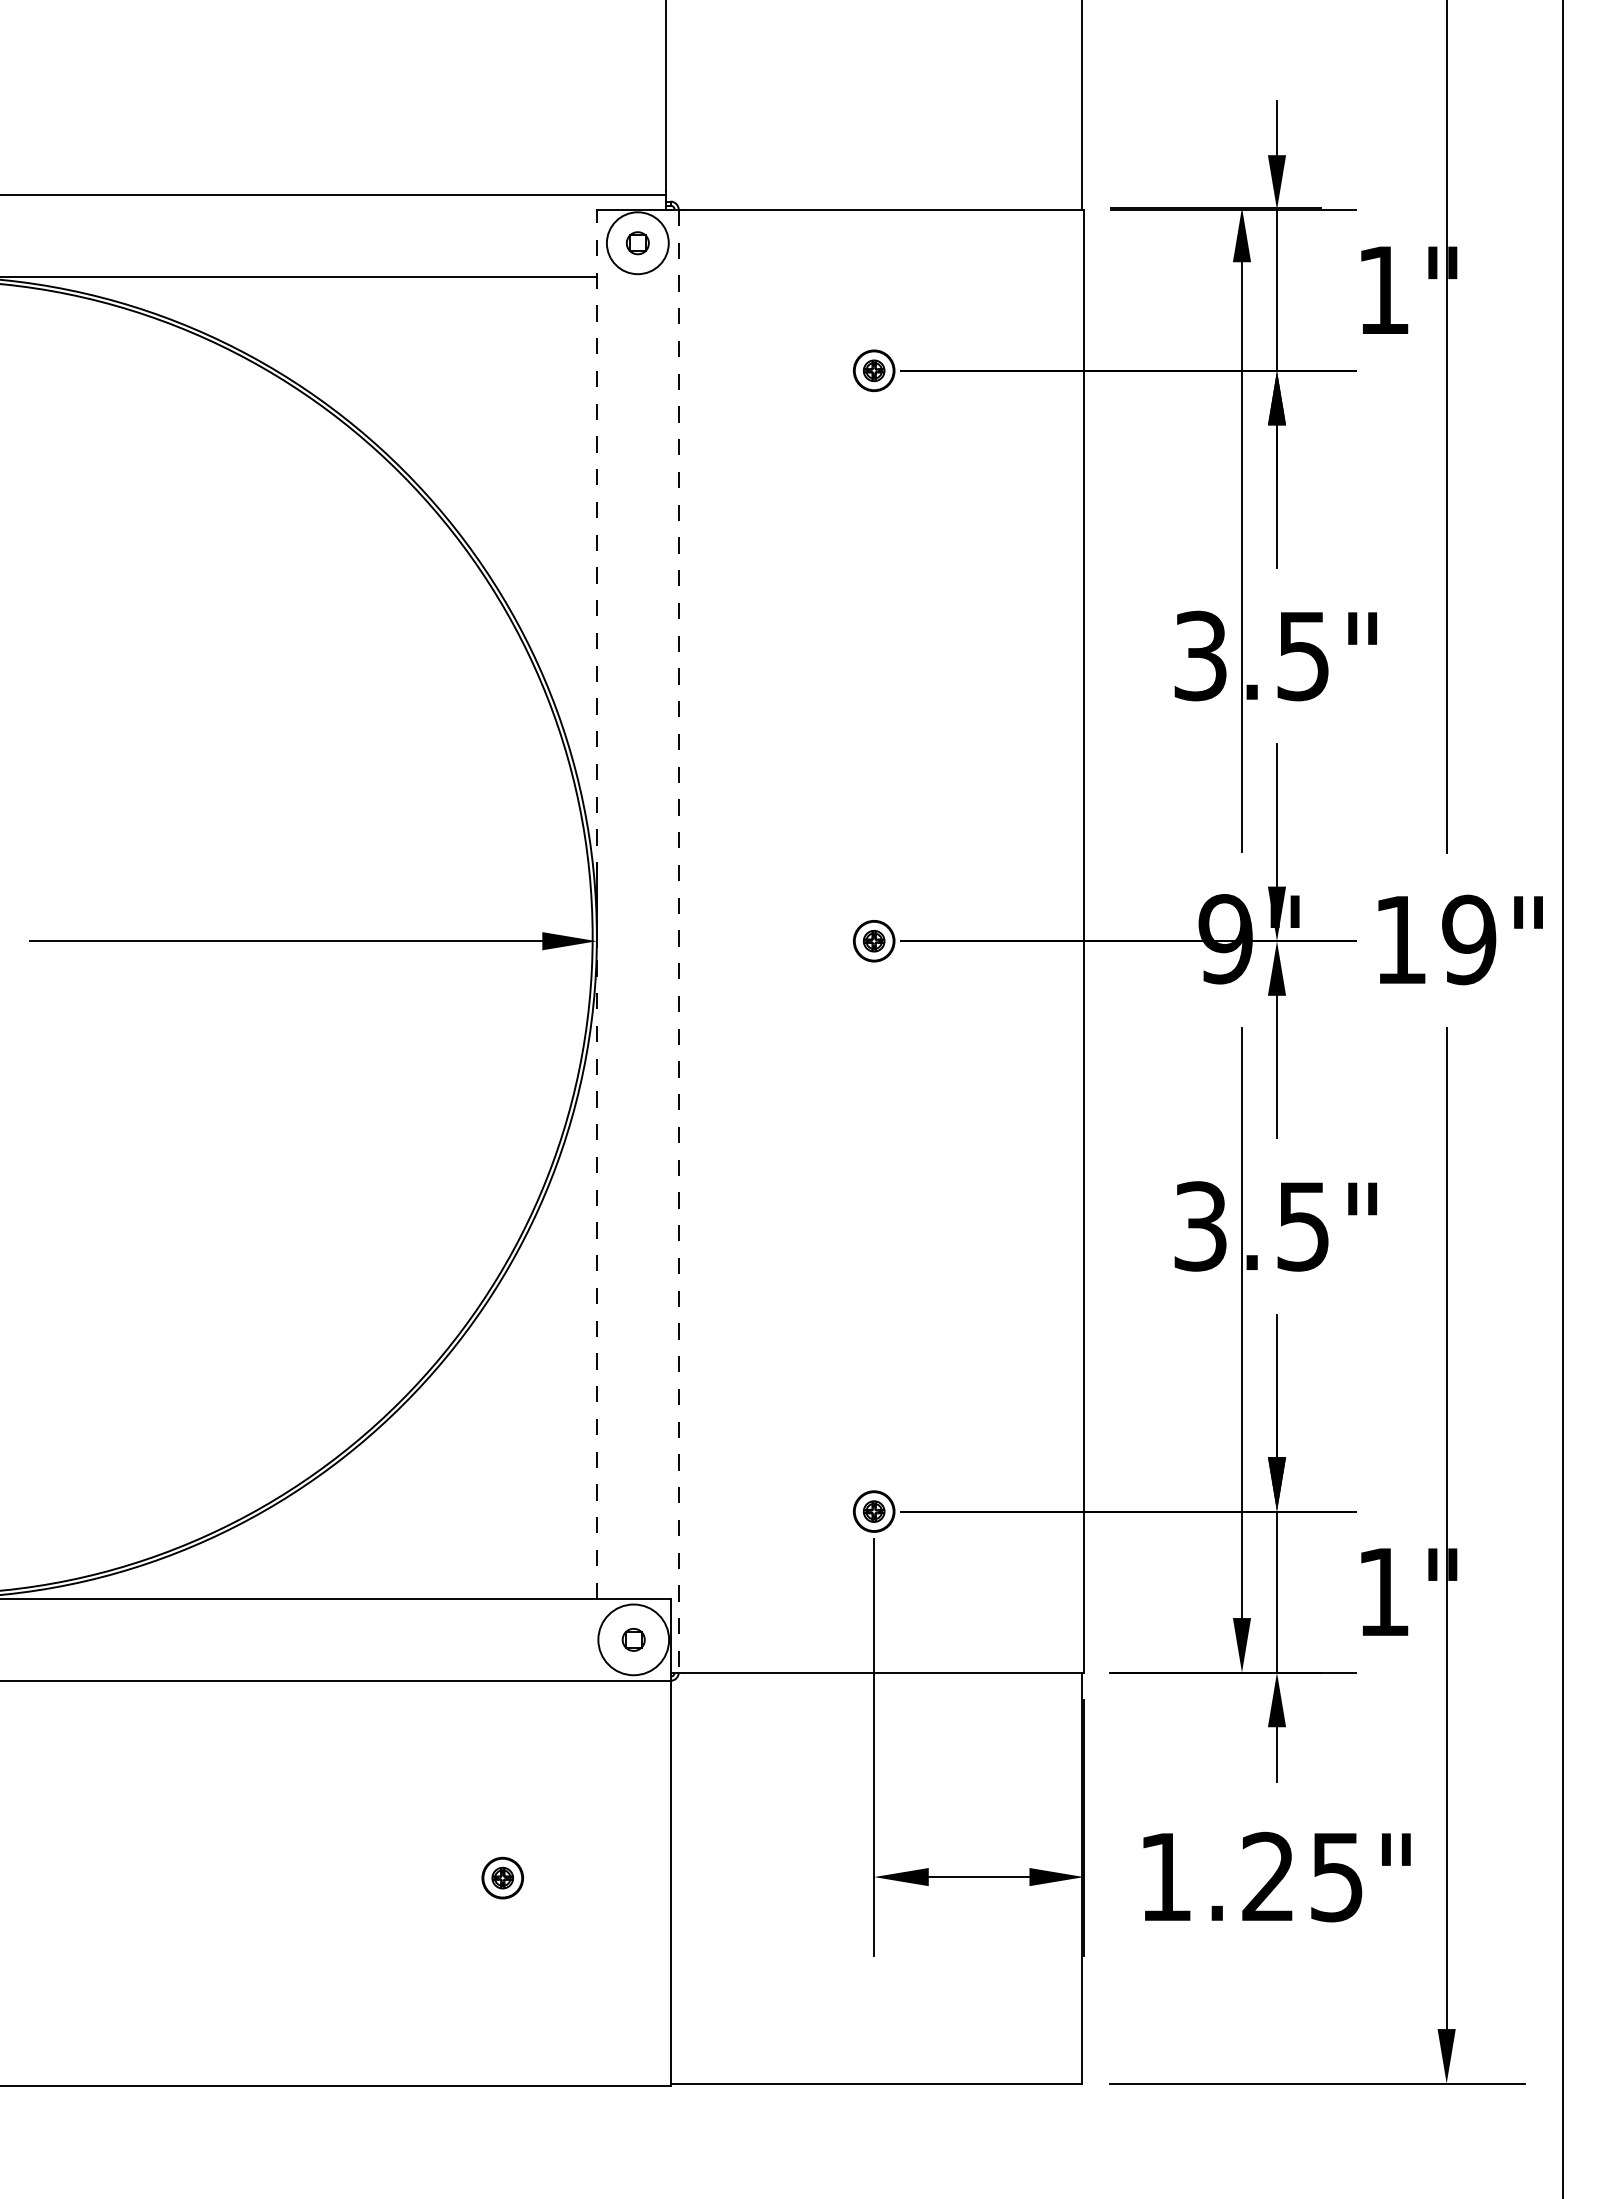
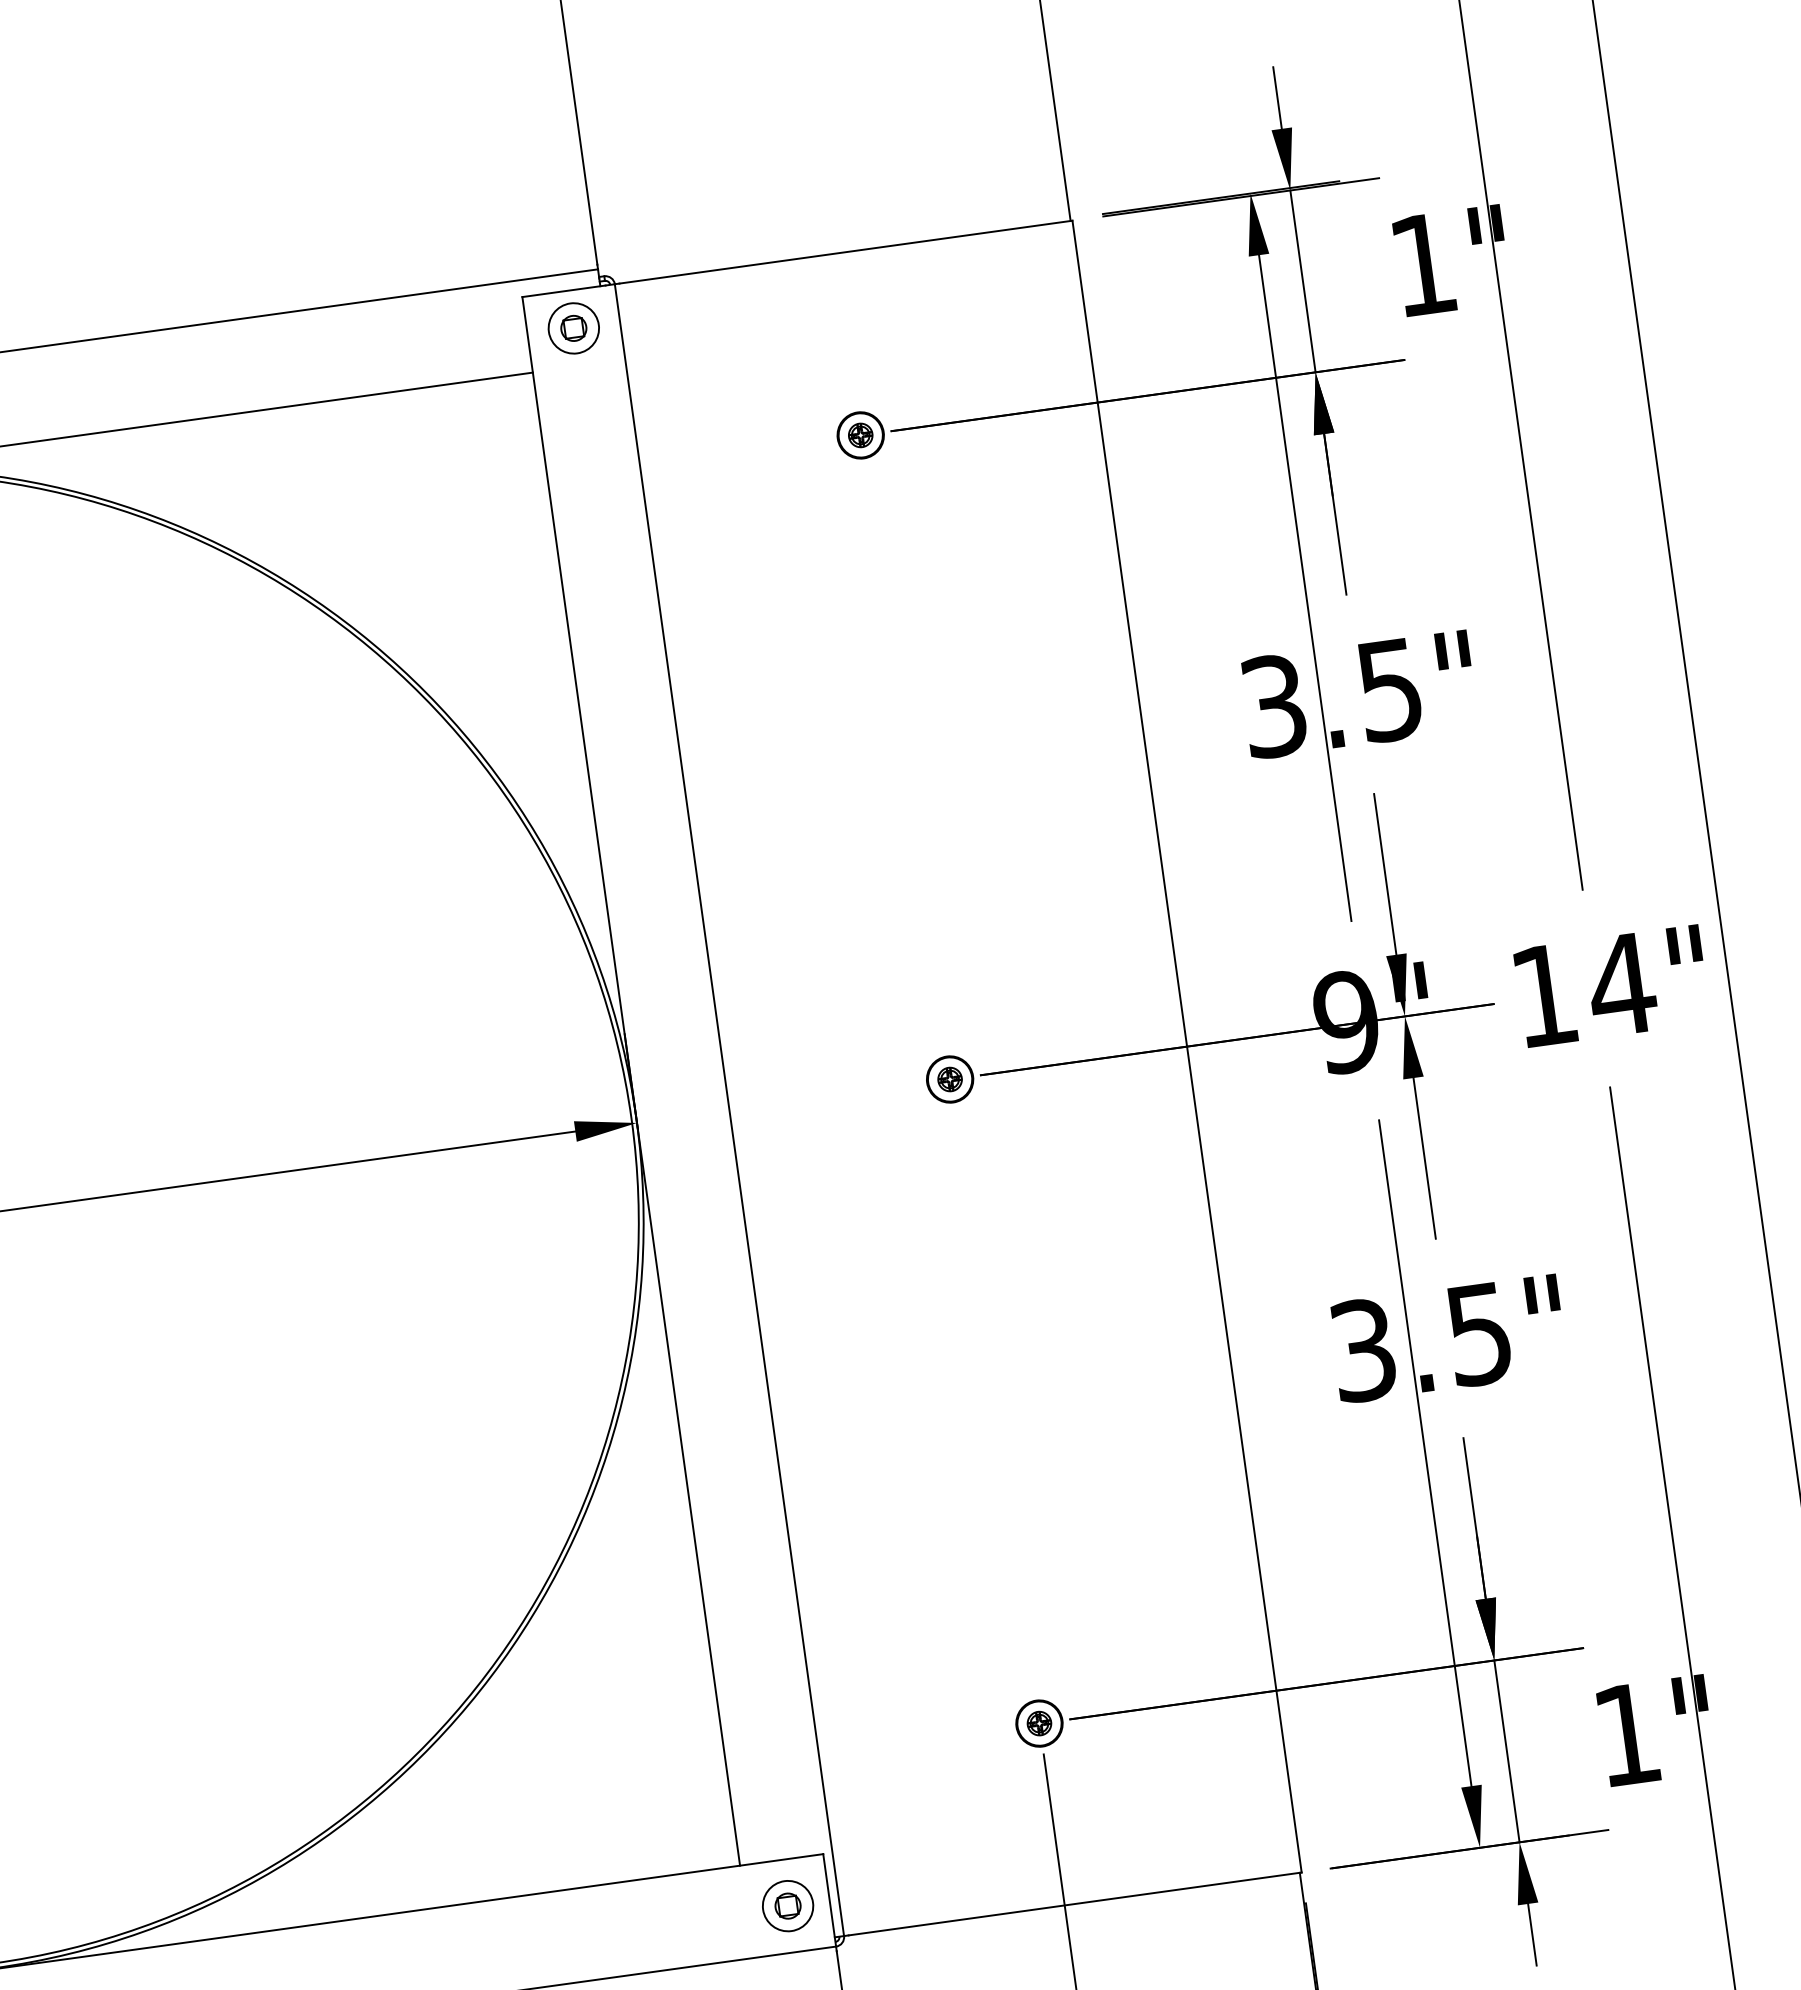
circle: (637, 243) -> (573, 328), size x0.71
line: (596, 904) -> (630, 1081), dashed -> solid
text: (1468, 939) -> (1620, 984), 19" -> 14"
line: (678, 941) -> (729, 1110), dashed -> solid
circle: (633, 1639) -> (787, 1905), size x0.62

